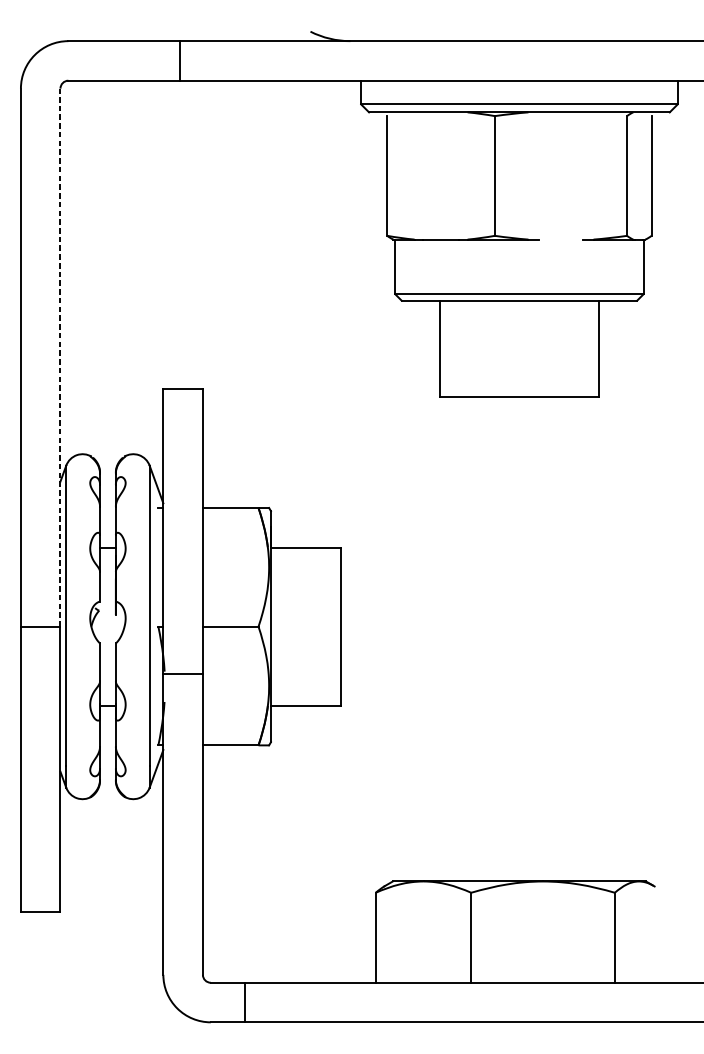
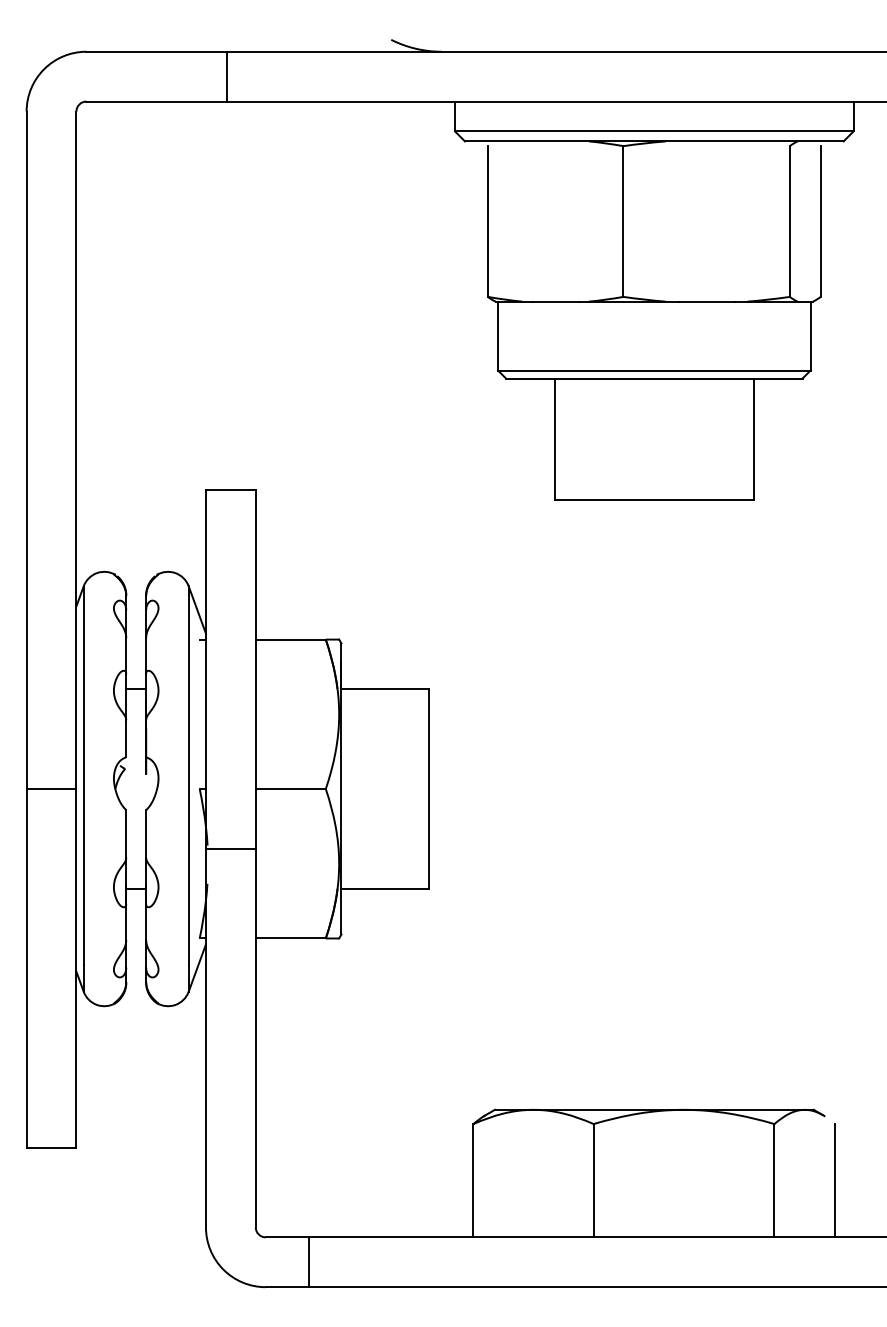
line: (560, 239) -> (706, 301), added
line: (60, 357) -> (76, 450), dashed -> solid
line: (663, 937) -> (835, 1180), added

